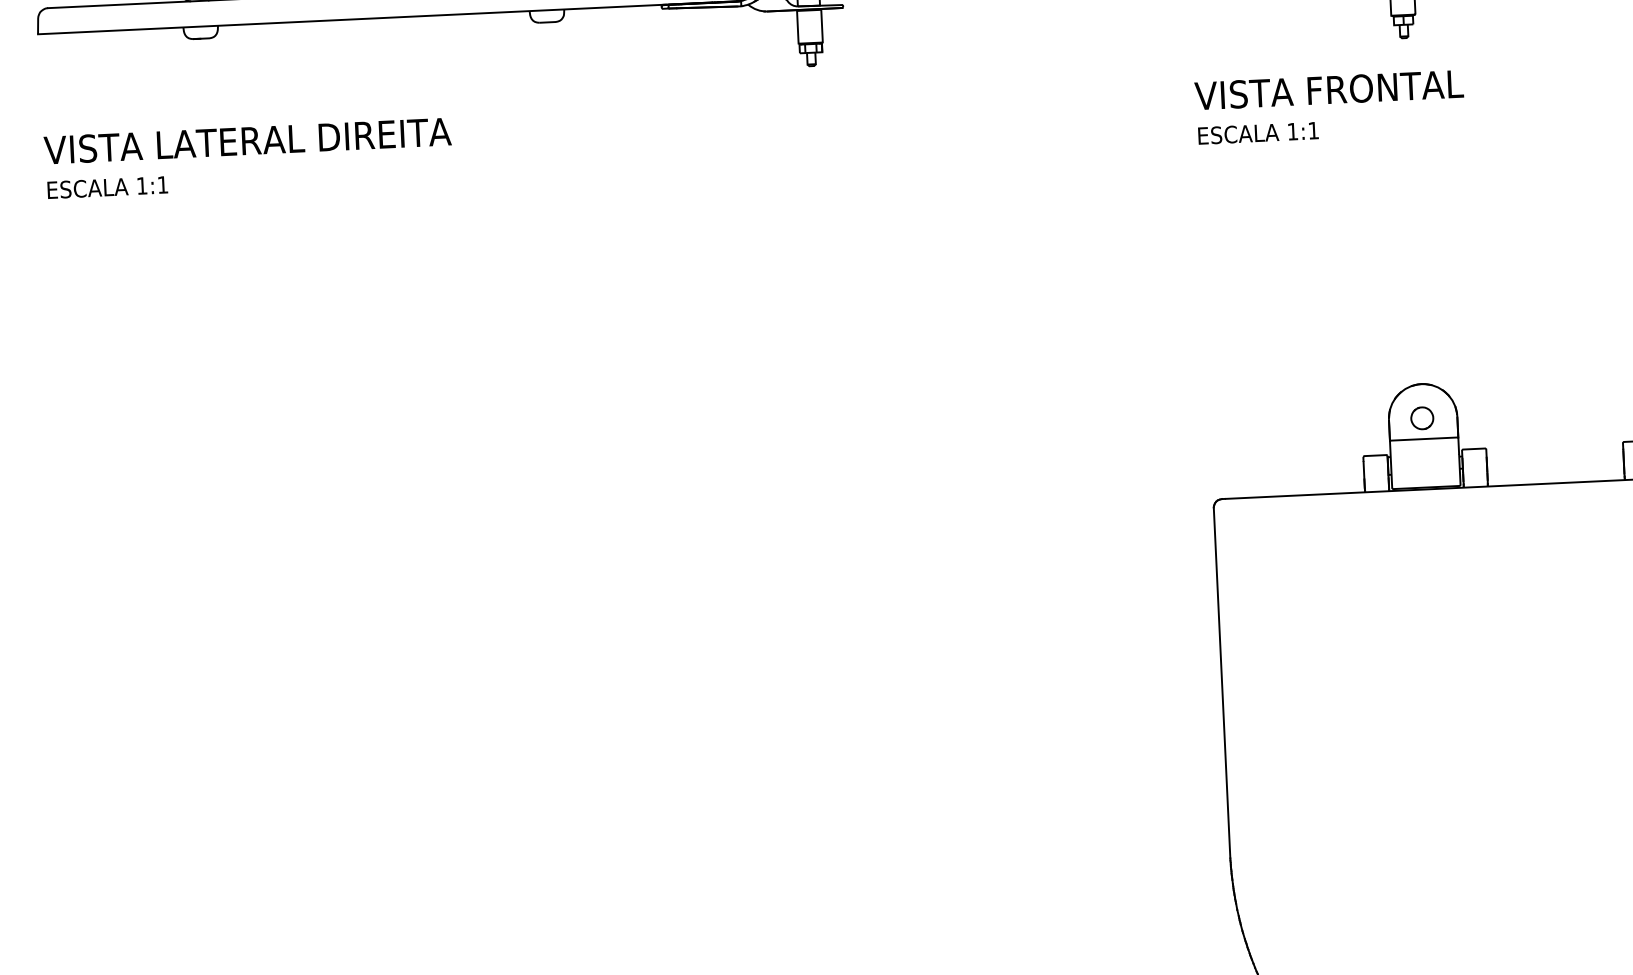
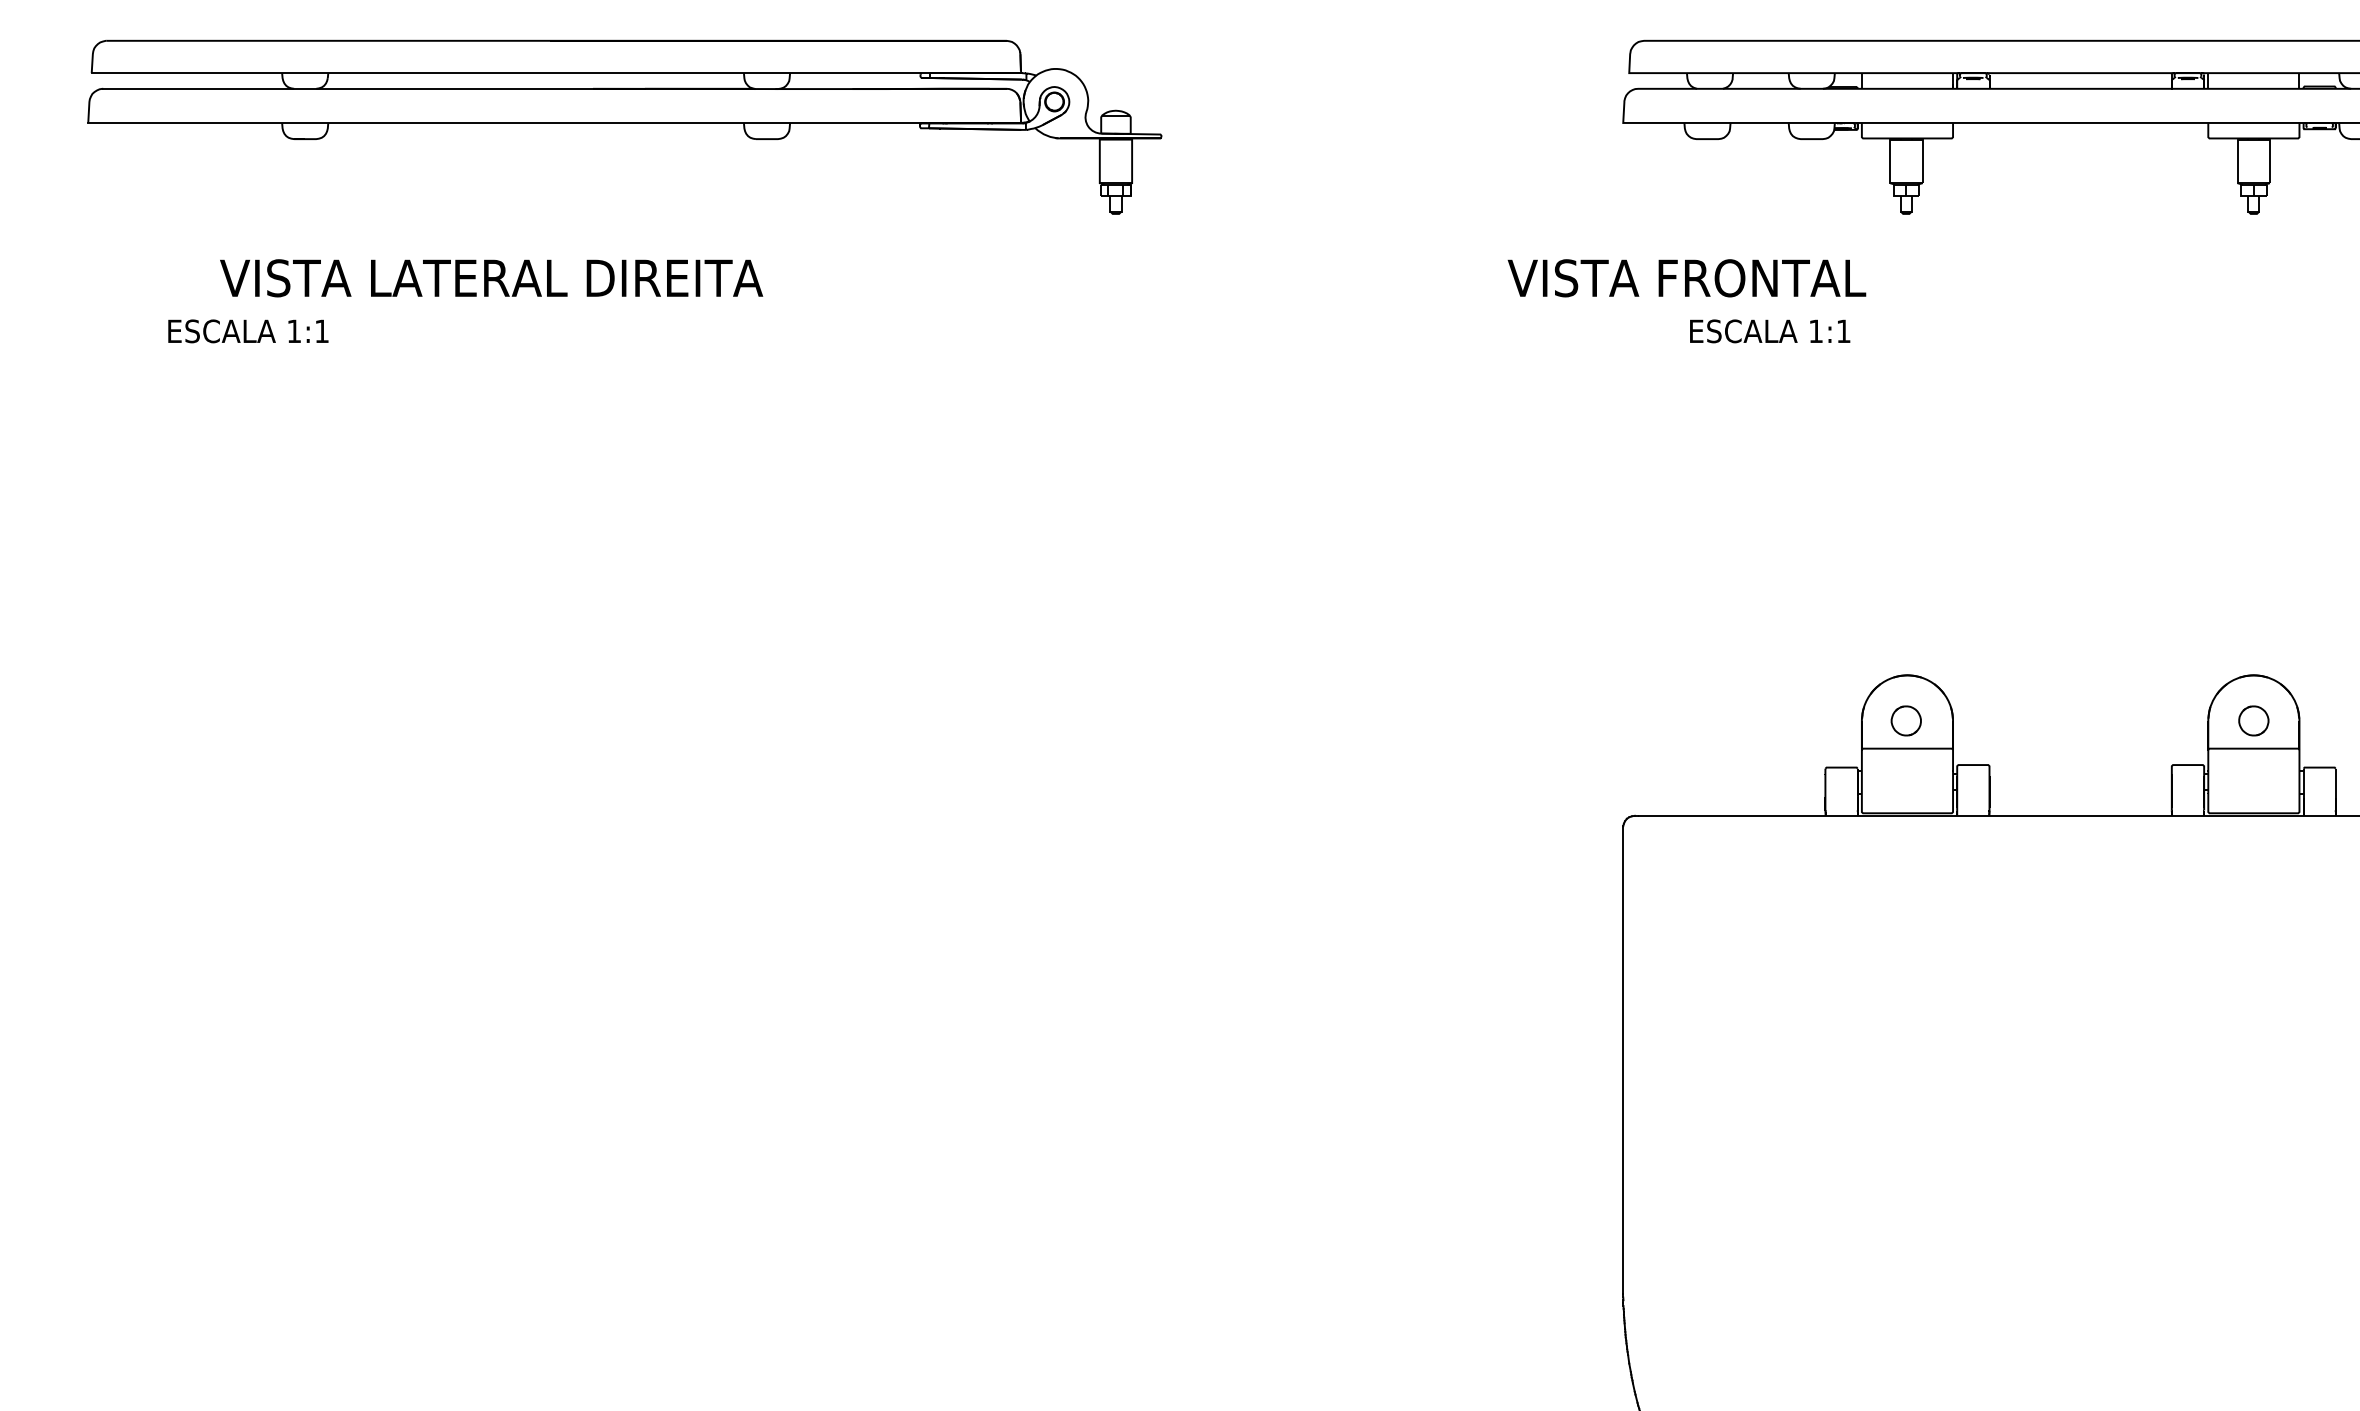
text: (1328, 90) -> (1686, 278), moved
text: (1258, 133) -> (1770, 331), moved
text: (247, 141) -> (491, 278), moved
text: (107, 187) -> (248, 331), moved

